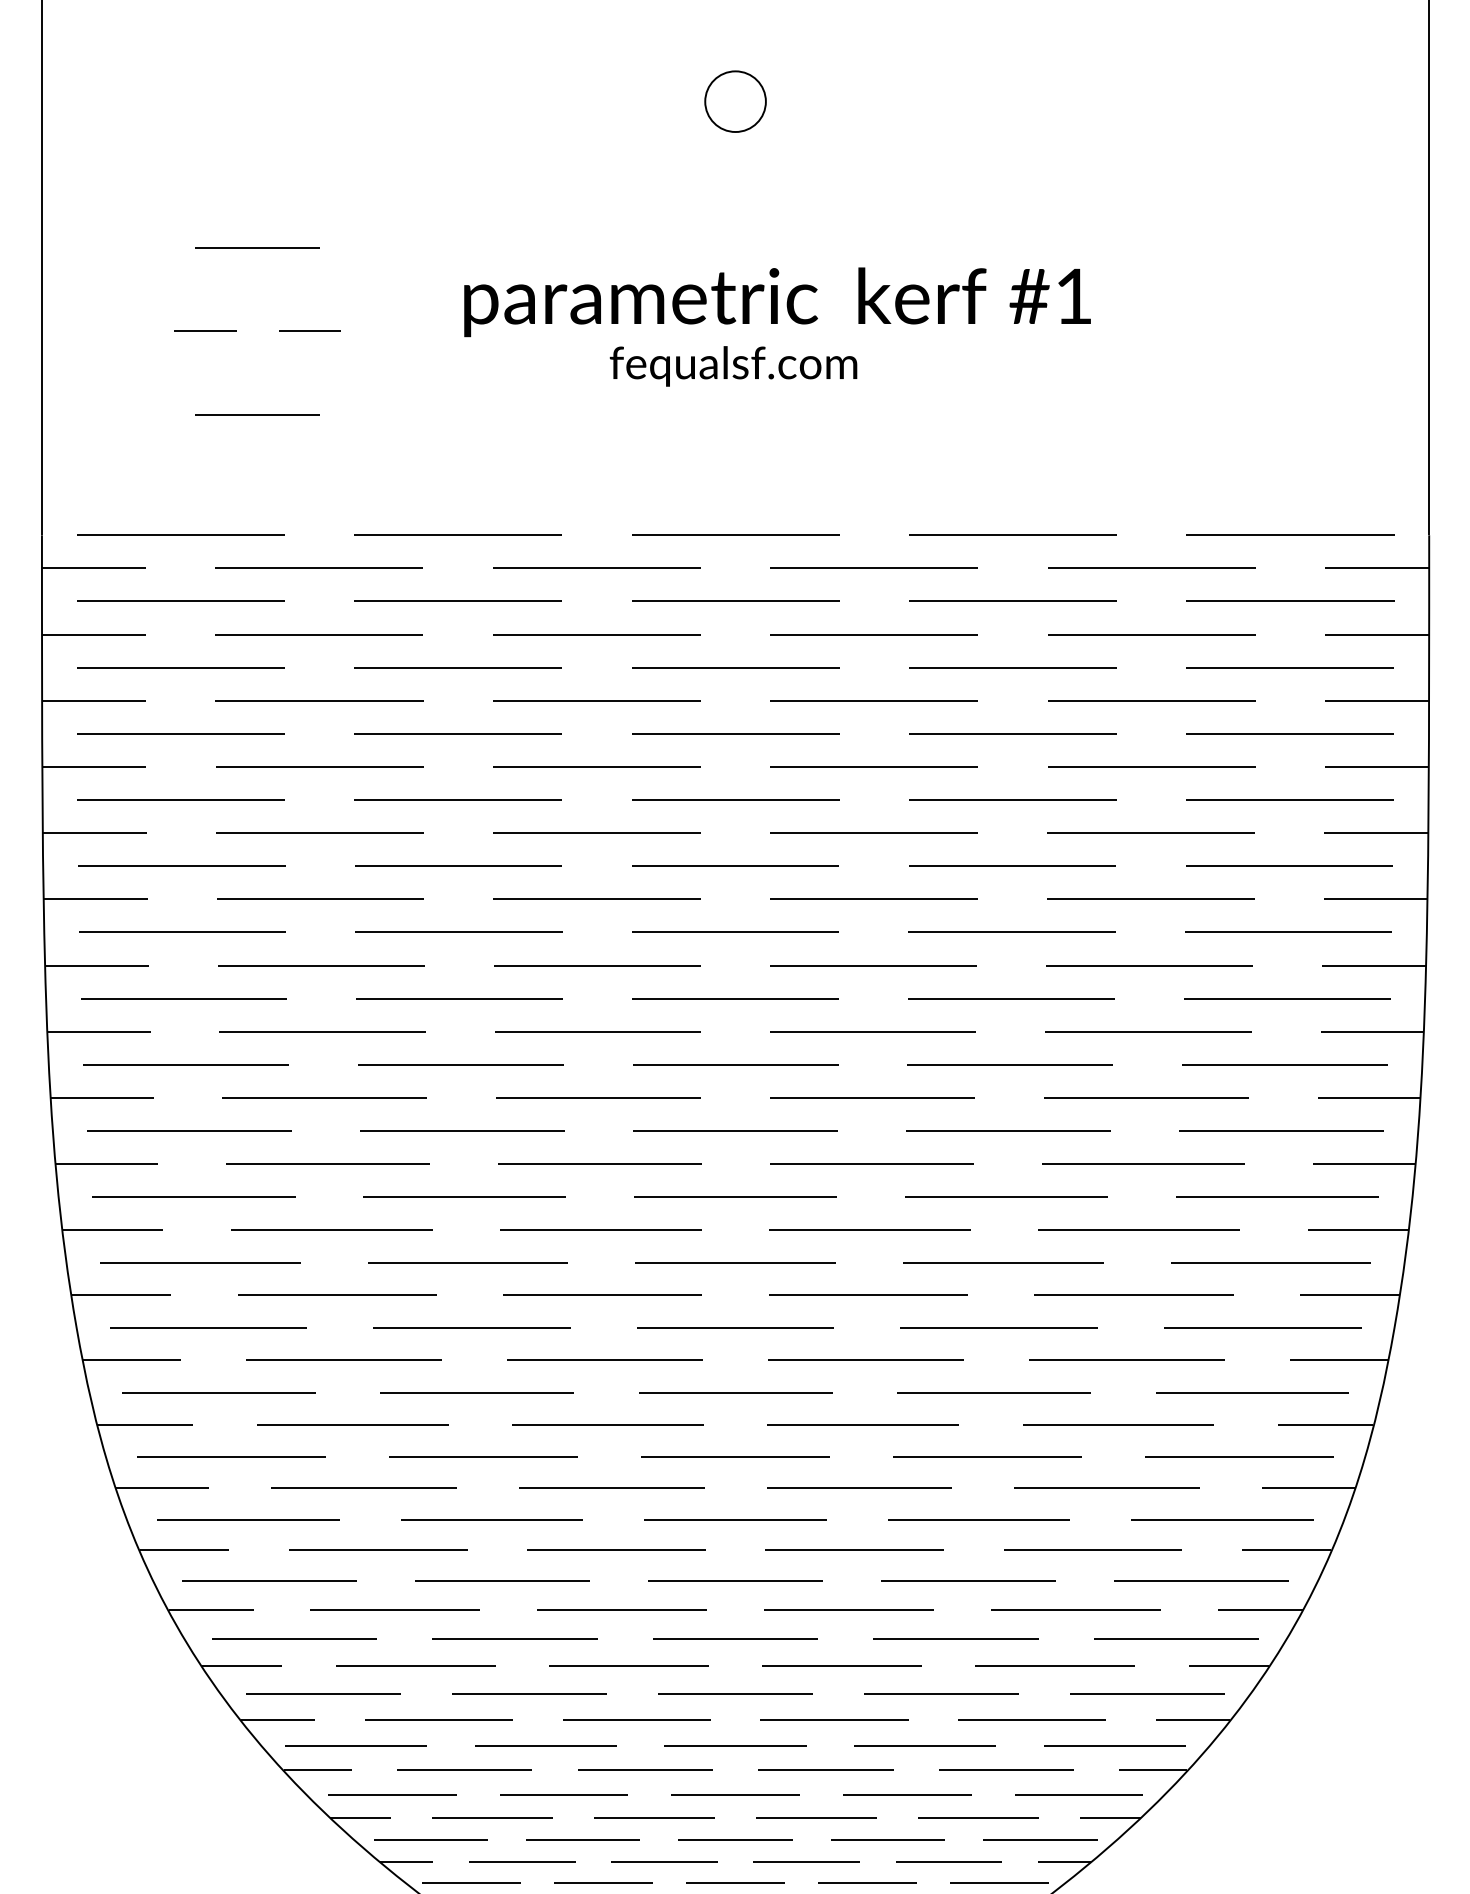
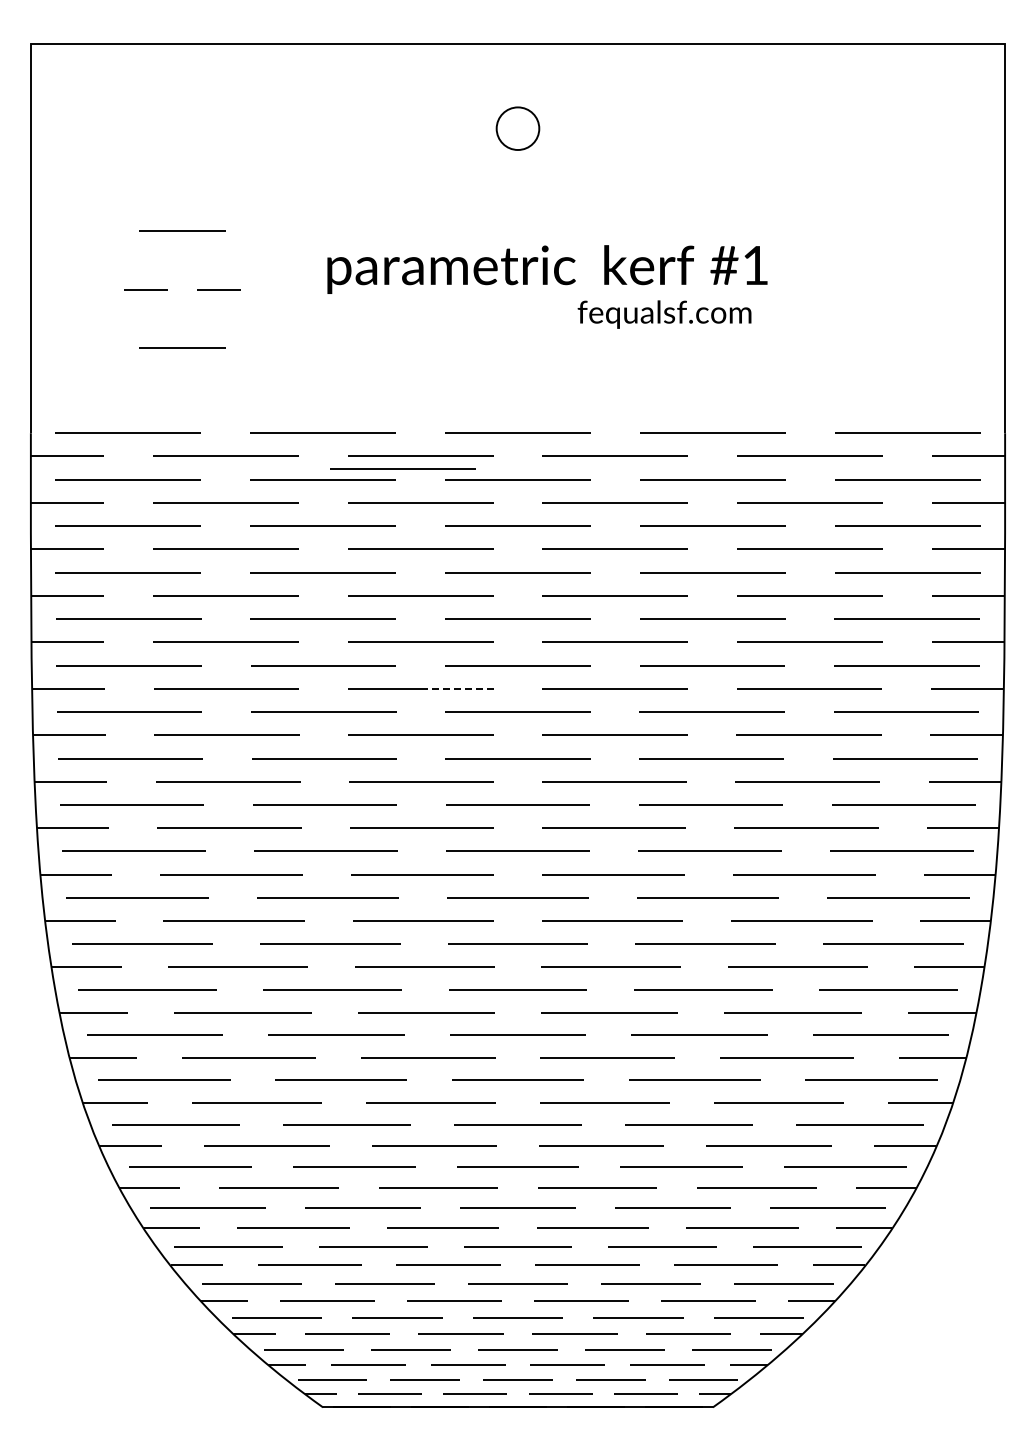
text: (733, 366) -> (664, 314), moved
line: (571, 585) -> (402, 468), added
line: (648, 898) -> (456, 688), solid -> dashed

